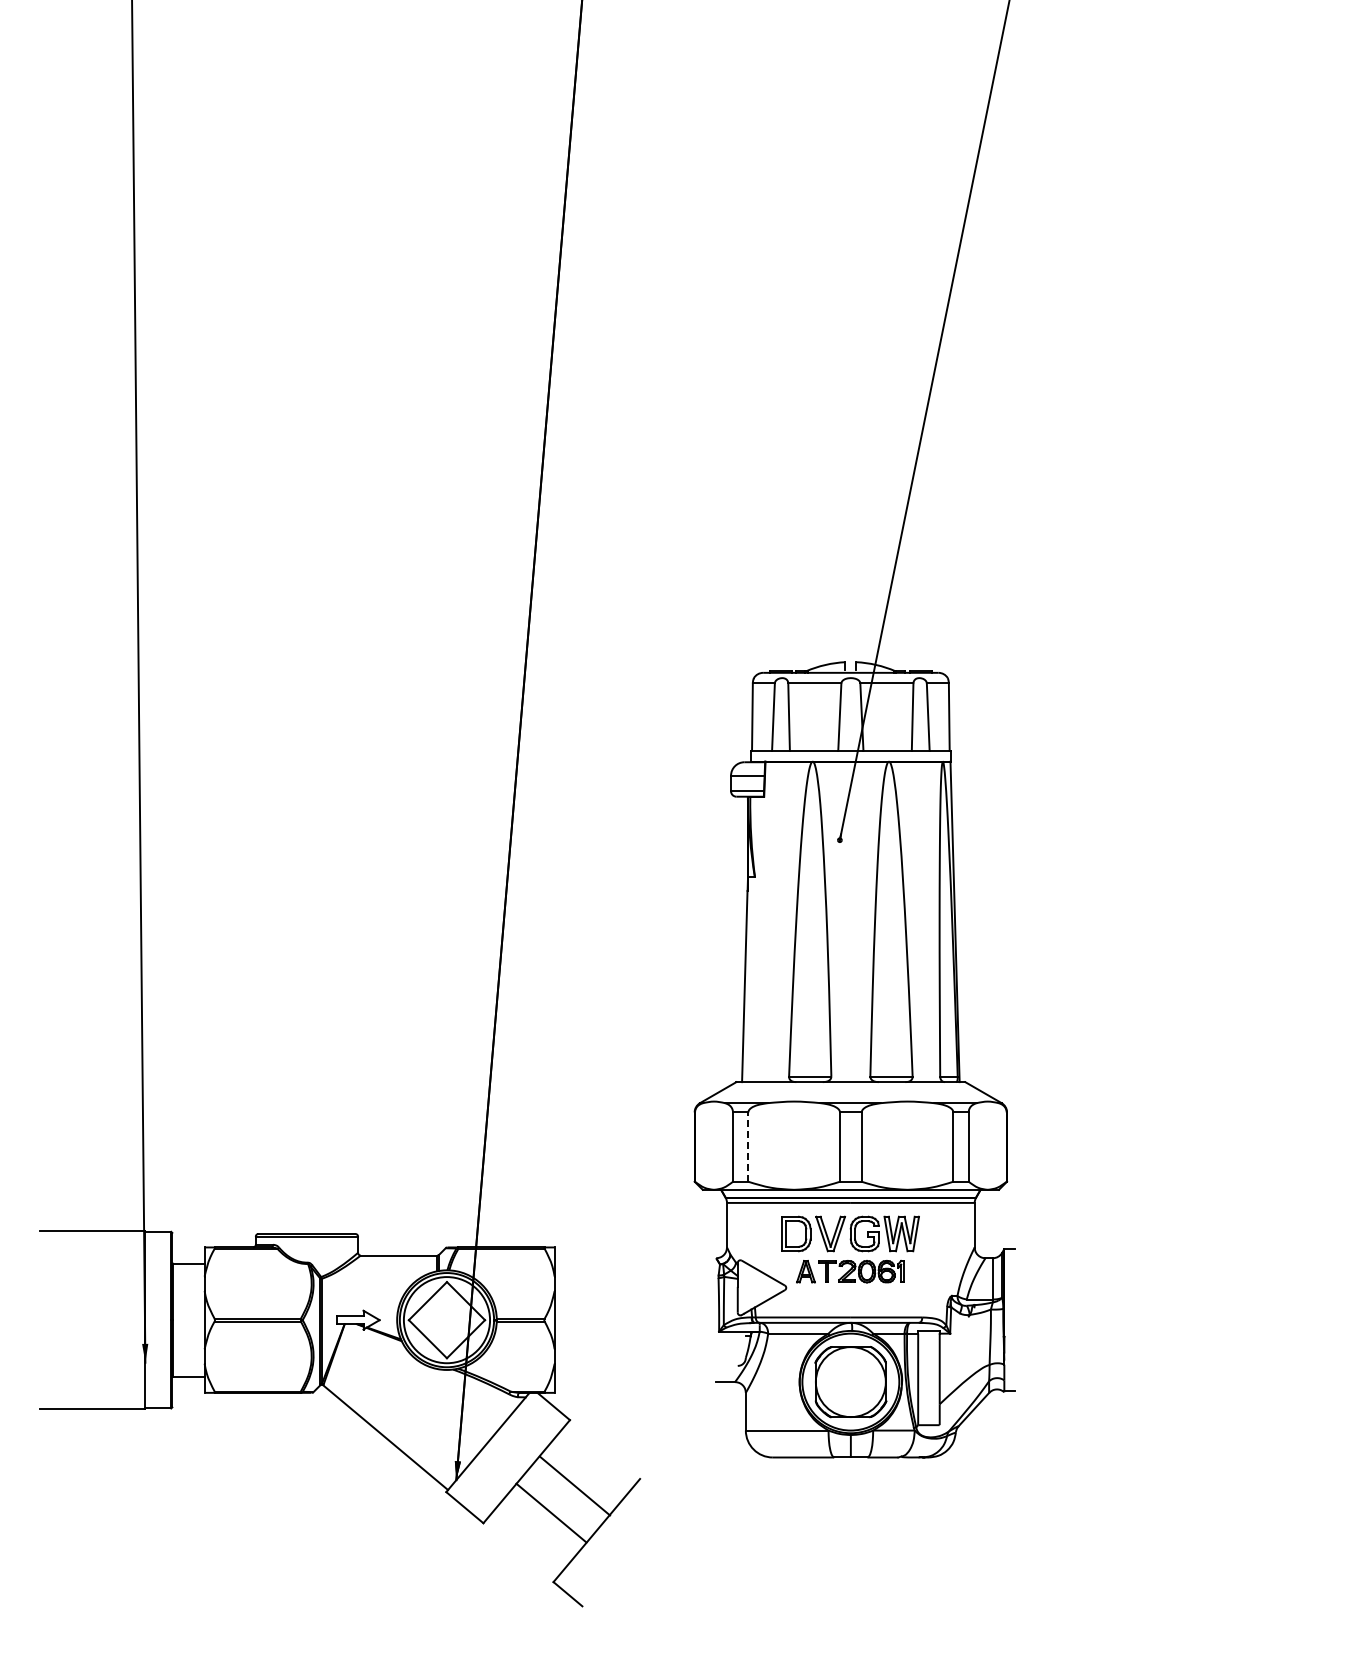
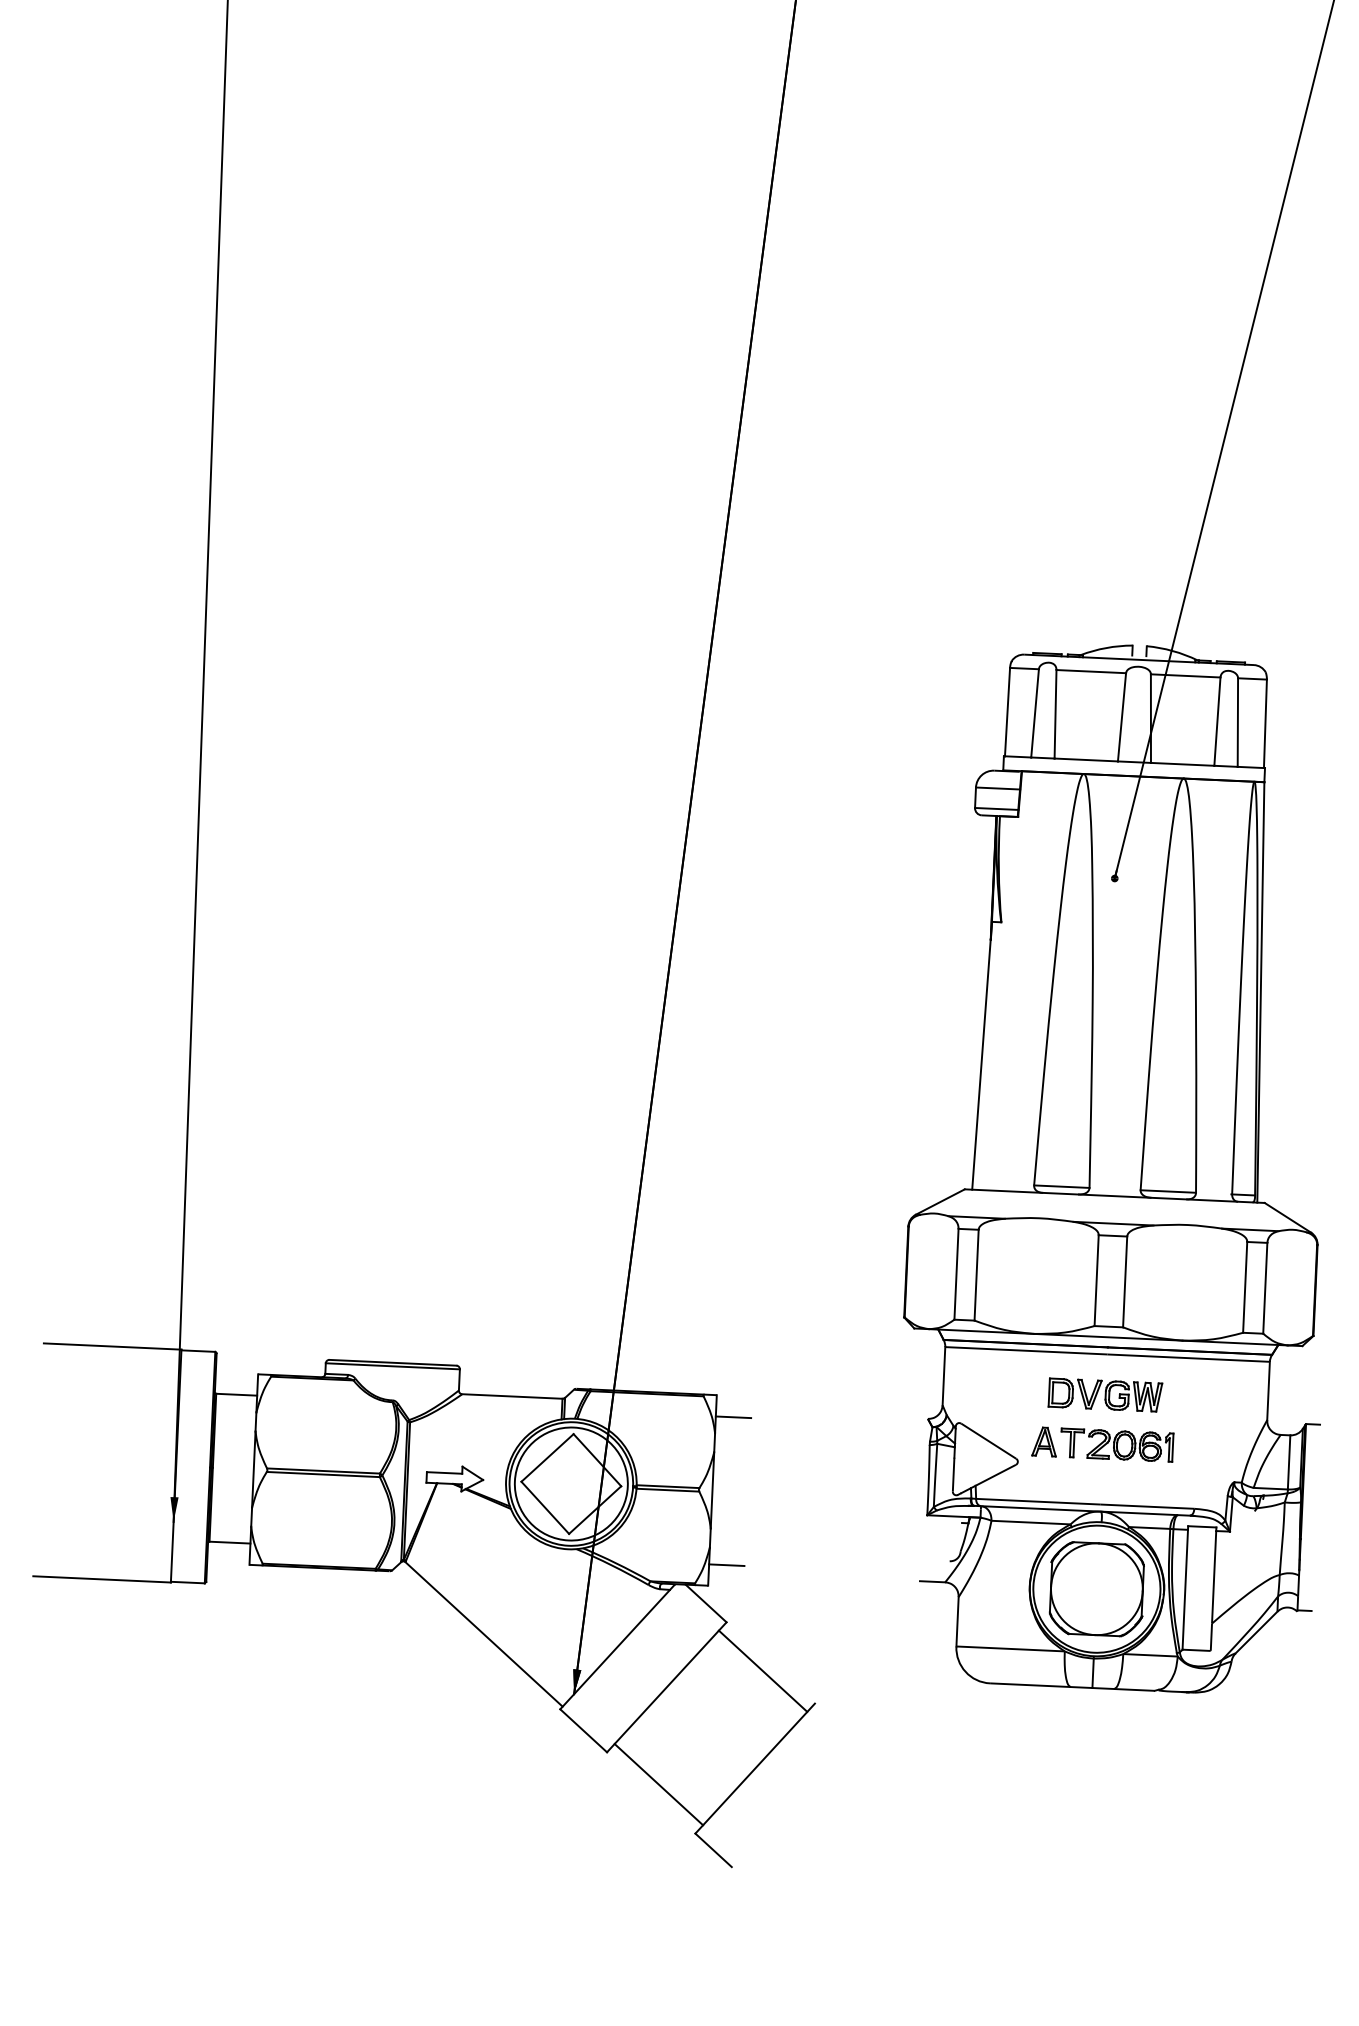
line: (748, 1147) -> (976, 1275), dashed -> solid
part: (850, 1233) -> (1105, 1394), size x0.62
line: (567, 1263) -> (732, 1416), added
line: (567, 1376) -> (725, 1565), added
line: (574, 1485) -> (658, 1783), moved
line: (551, 1512) -> (763, 1670), moved

